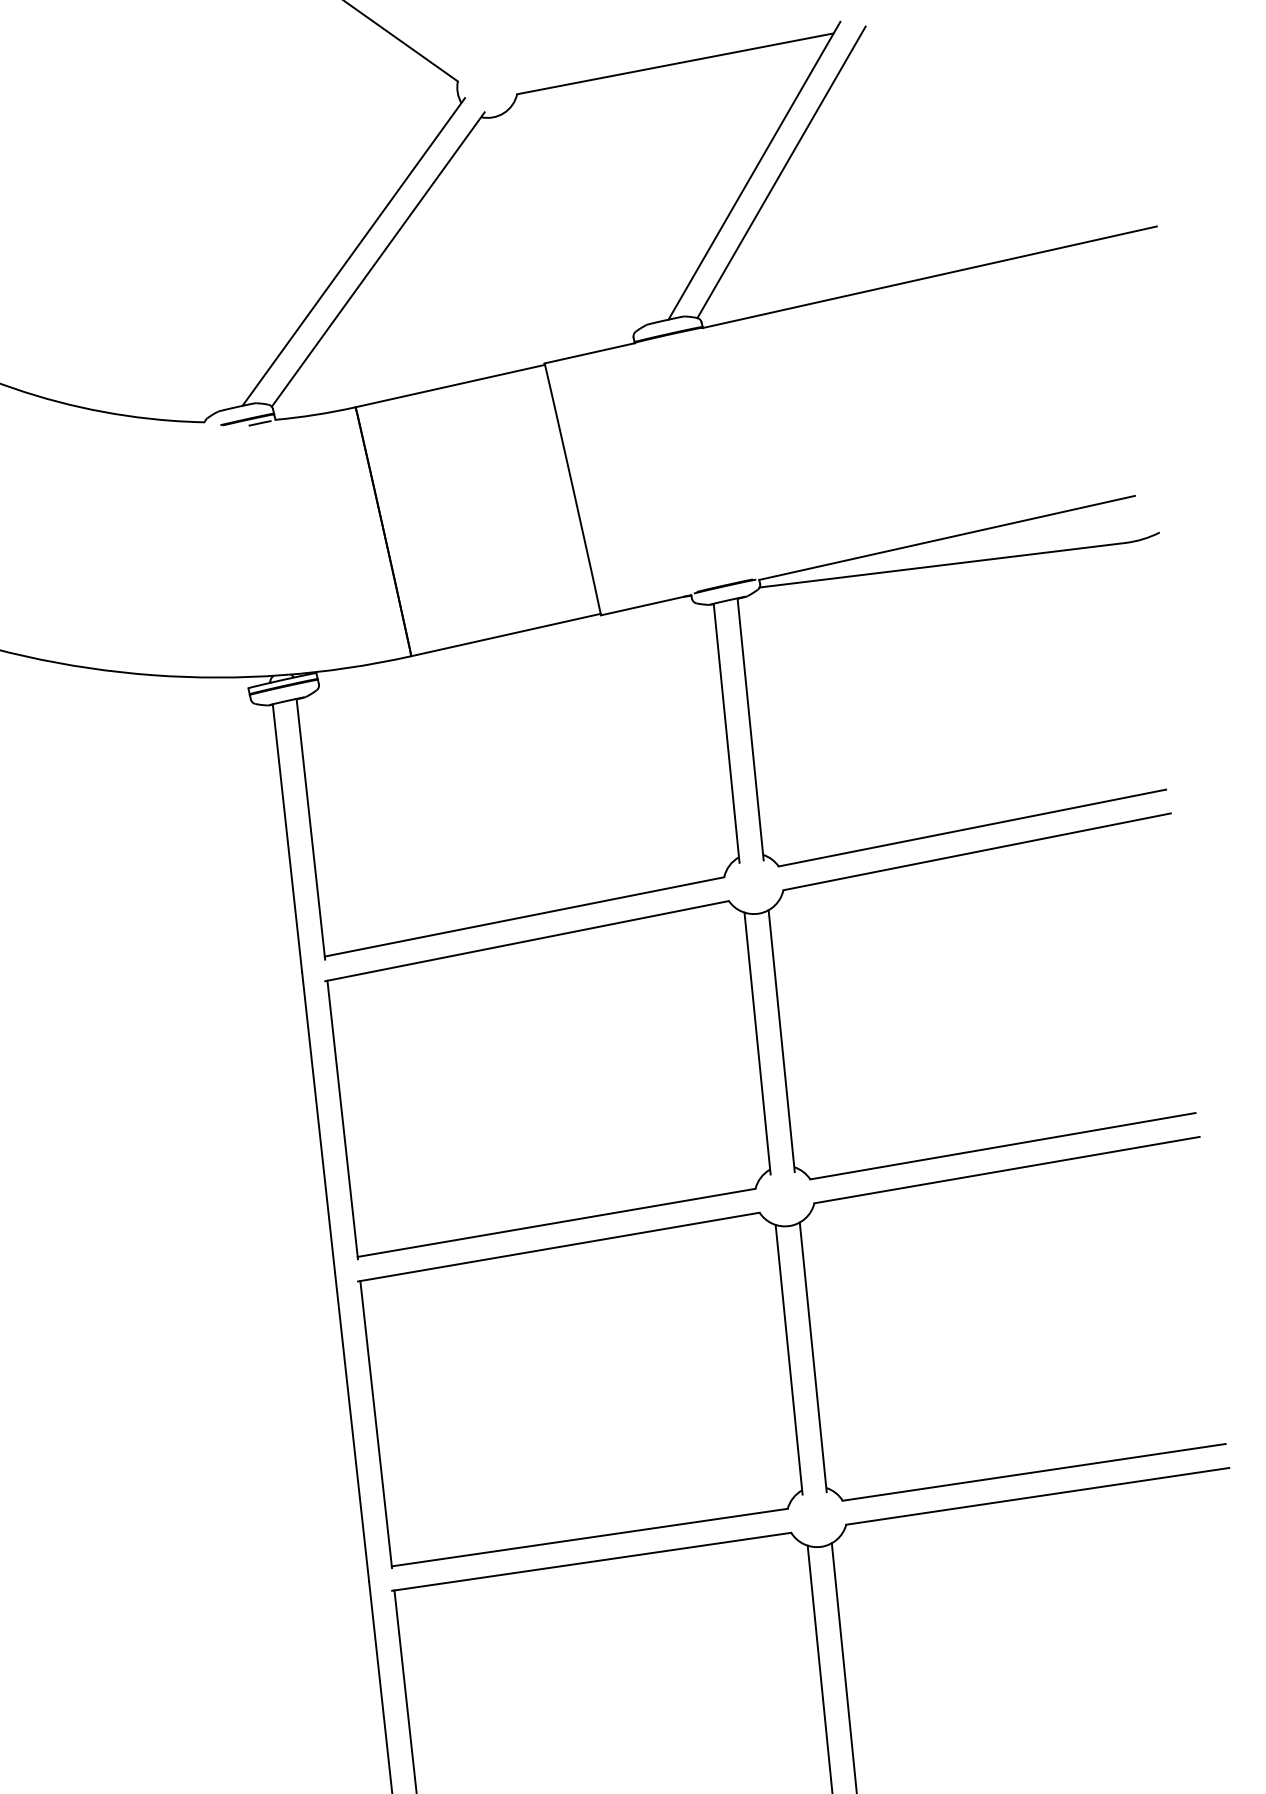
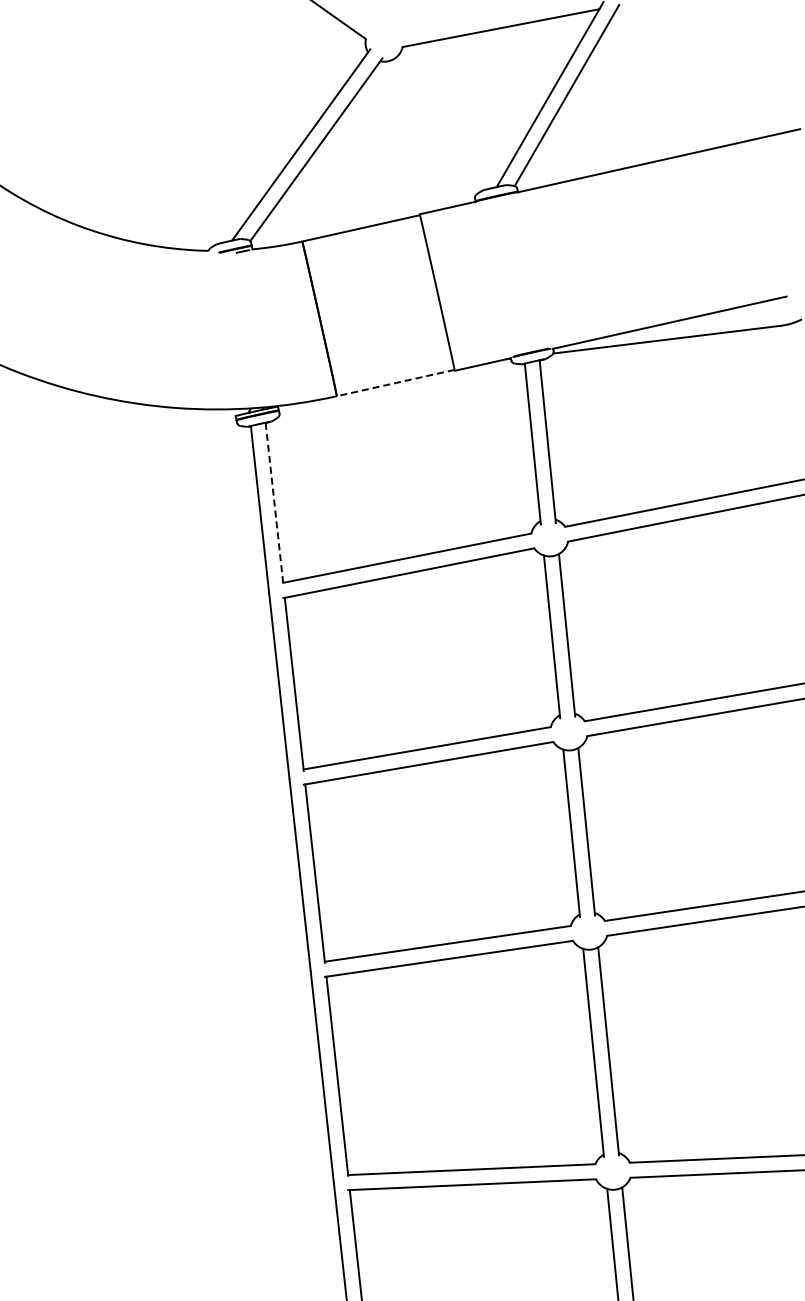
line: (505, 635) -> (395, 383), solid -> dashed
line: (310, 830) -> (274, 504), solid -> dashed

